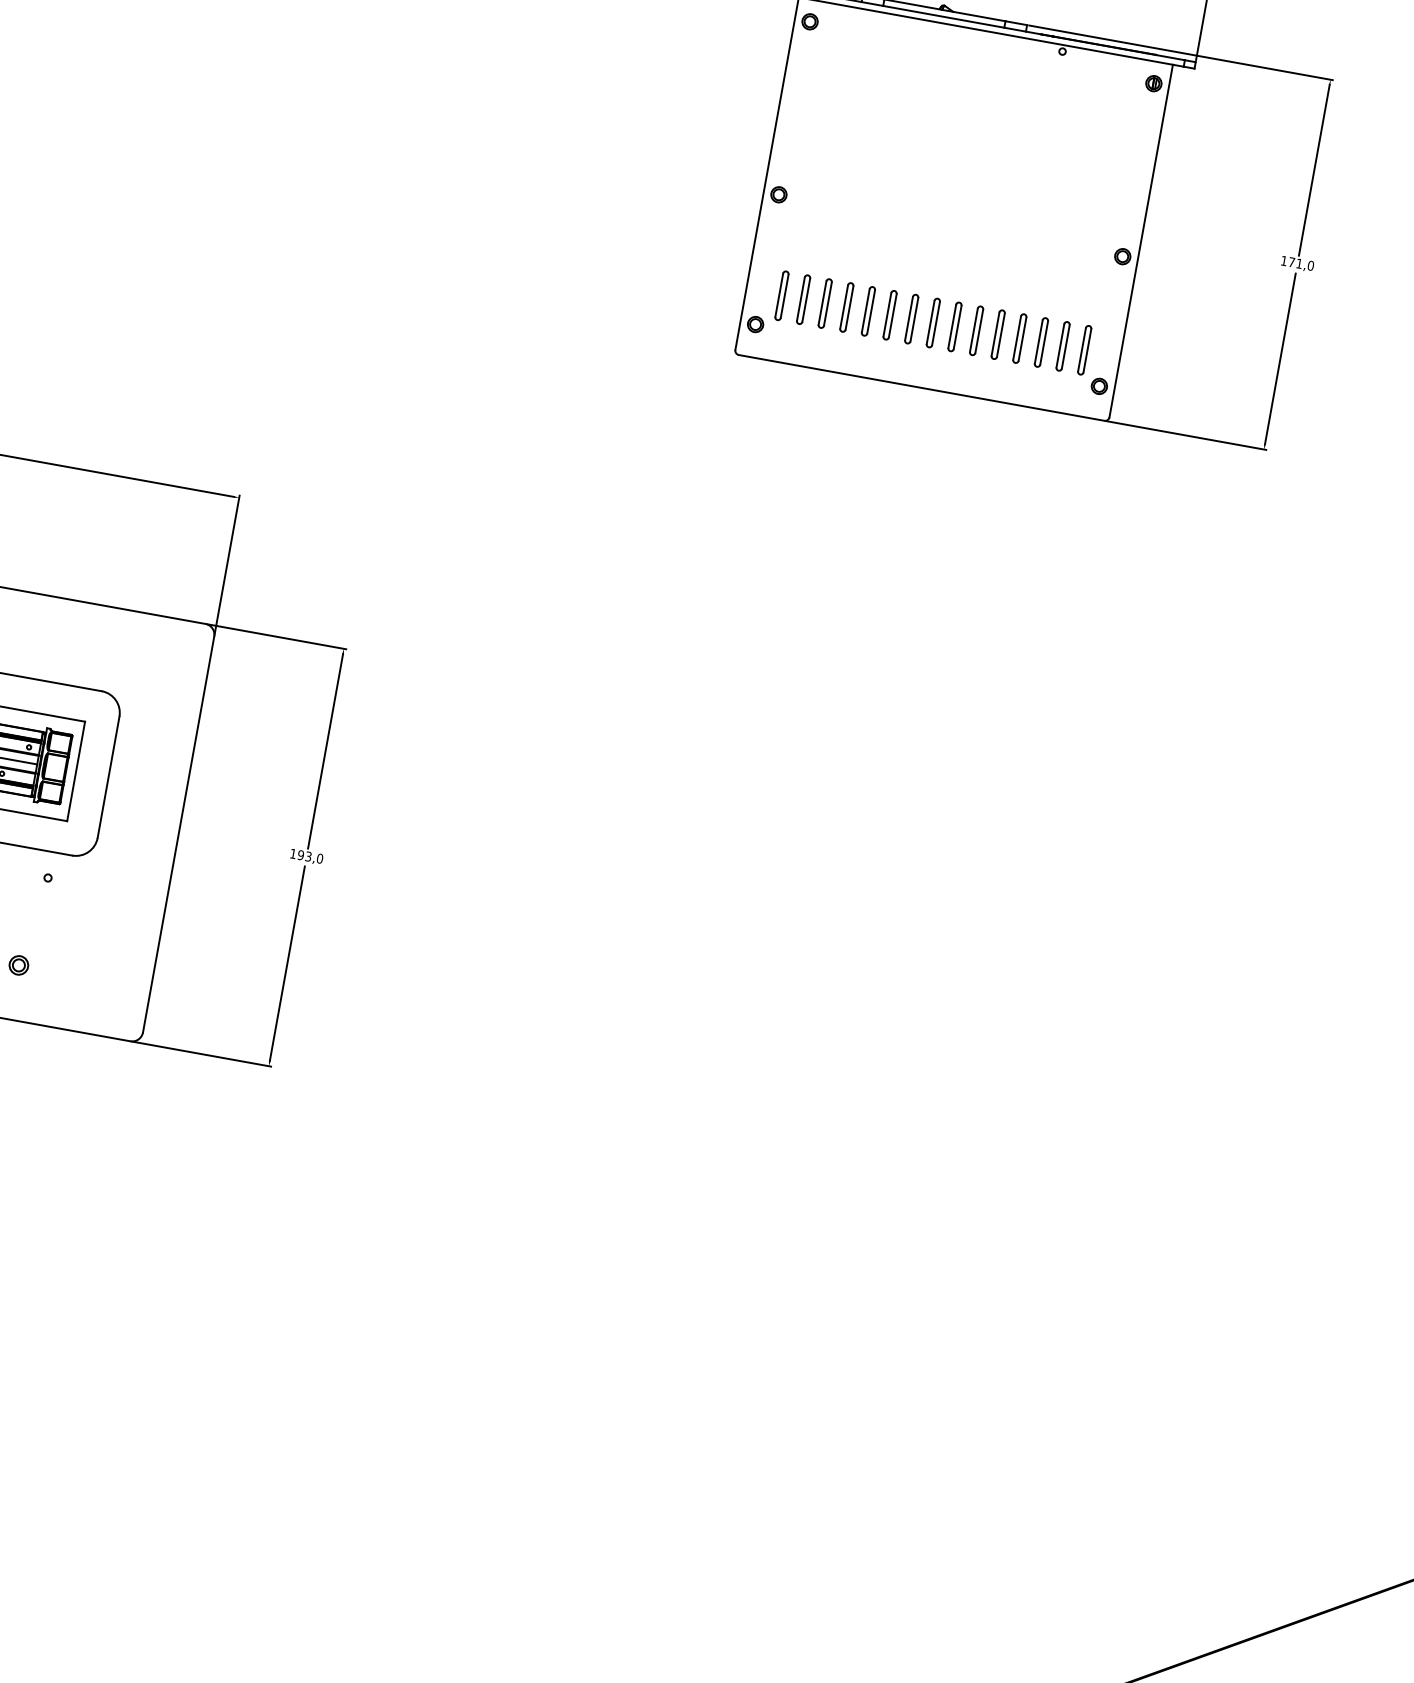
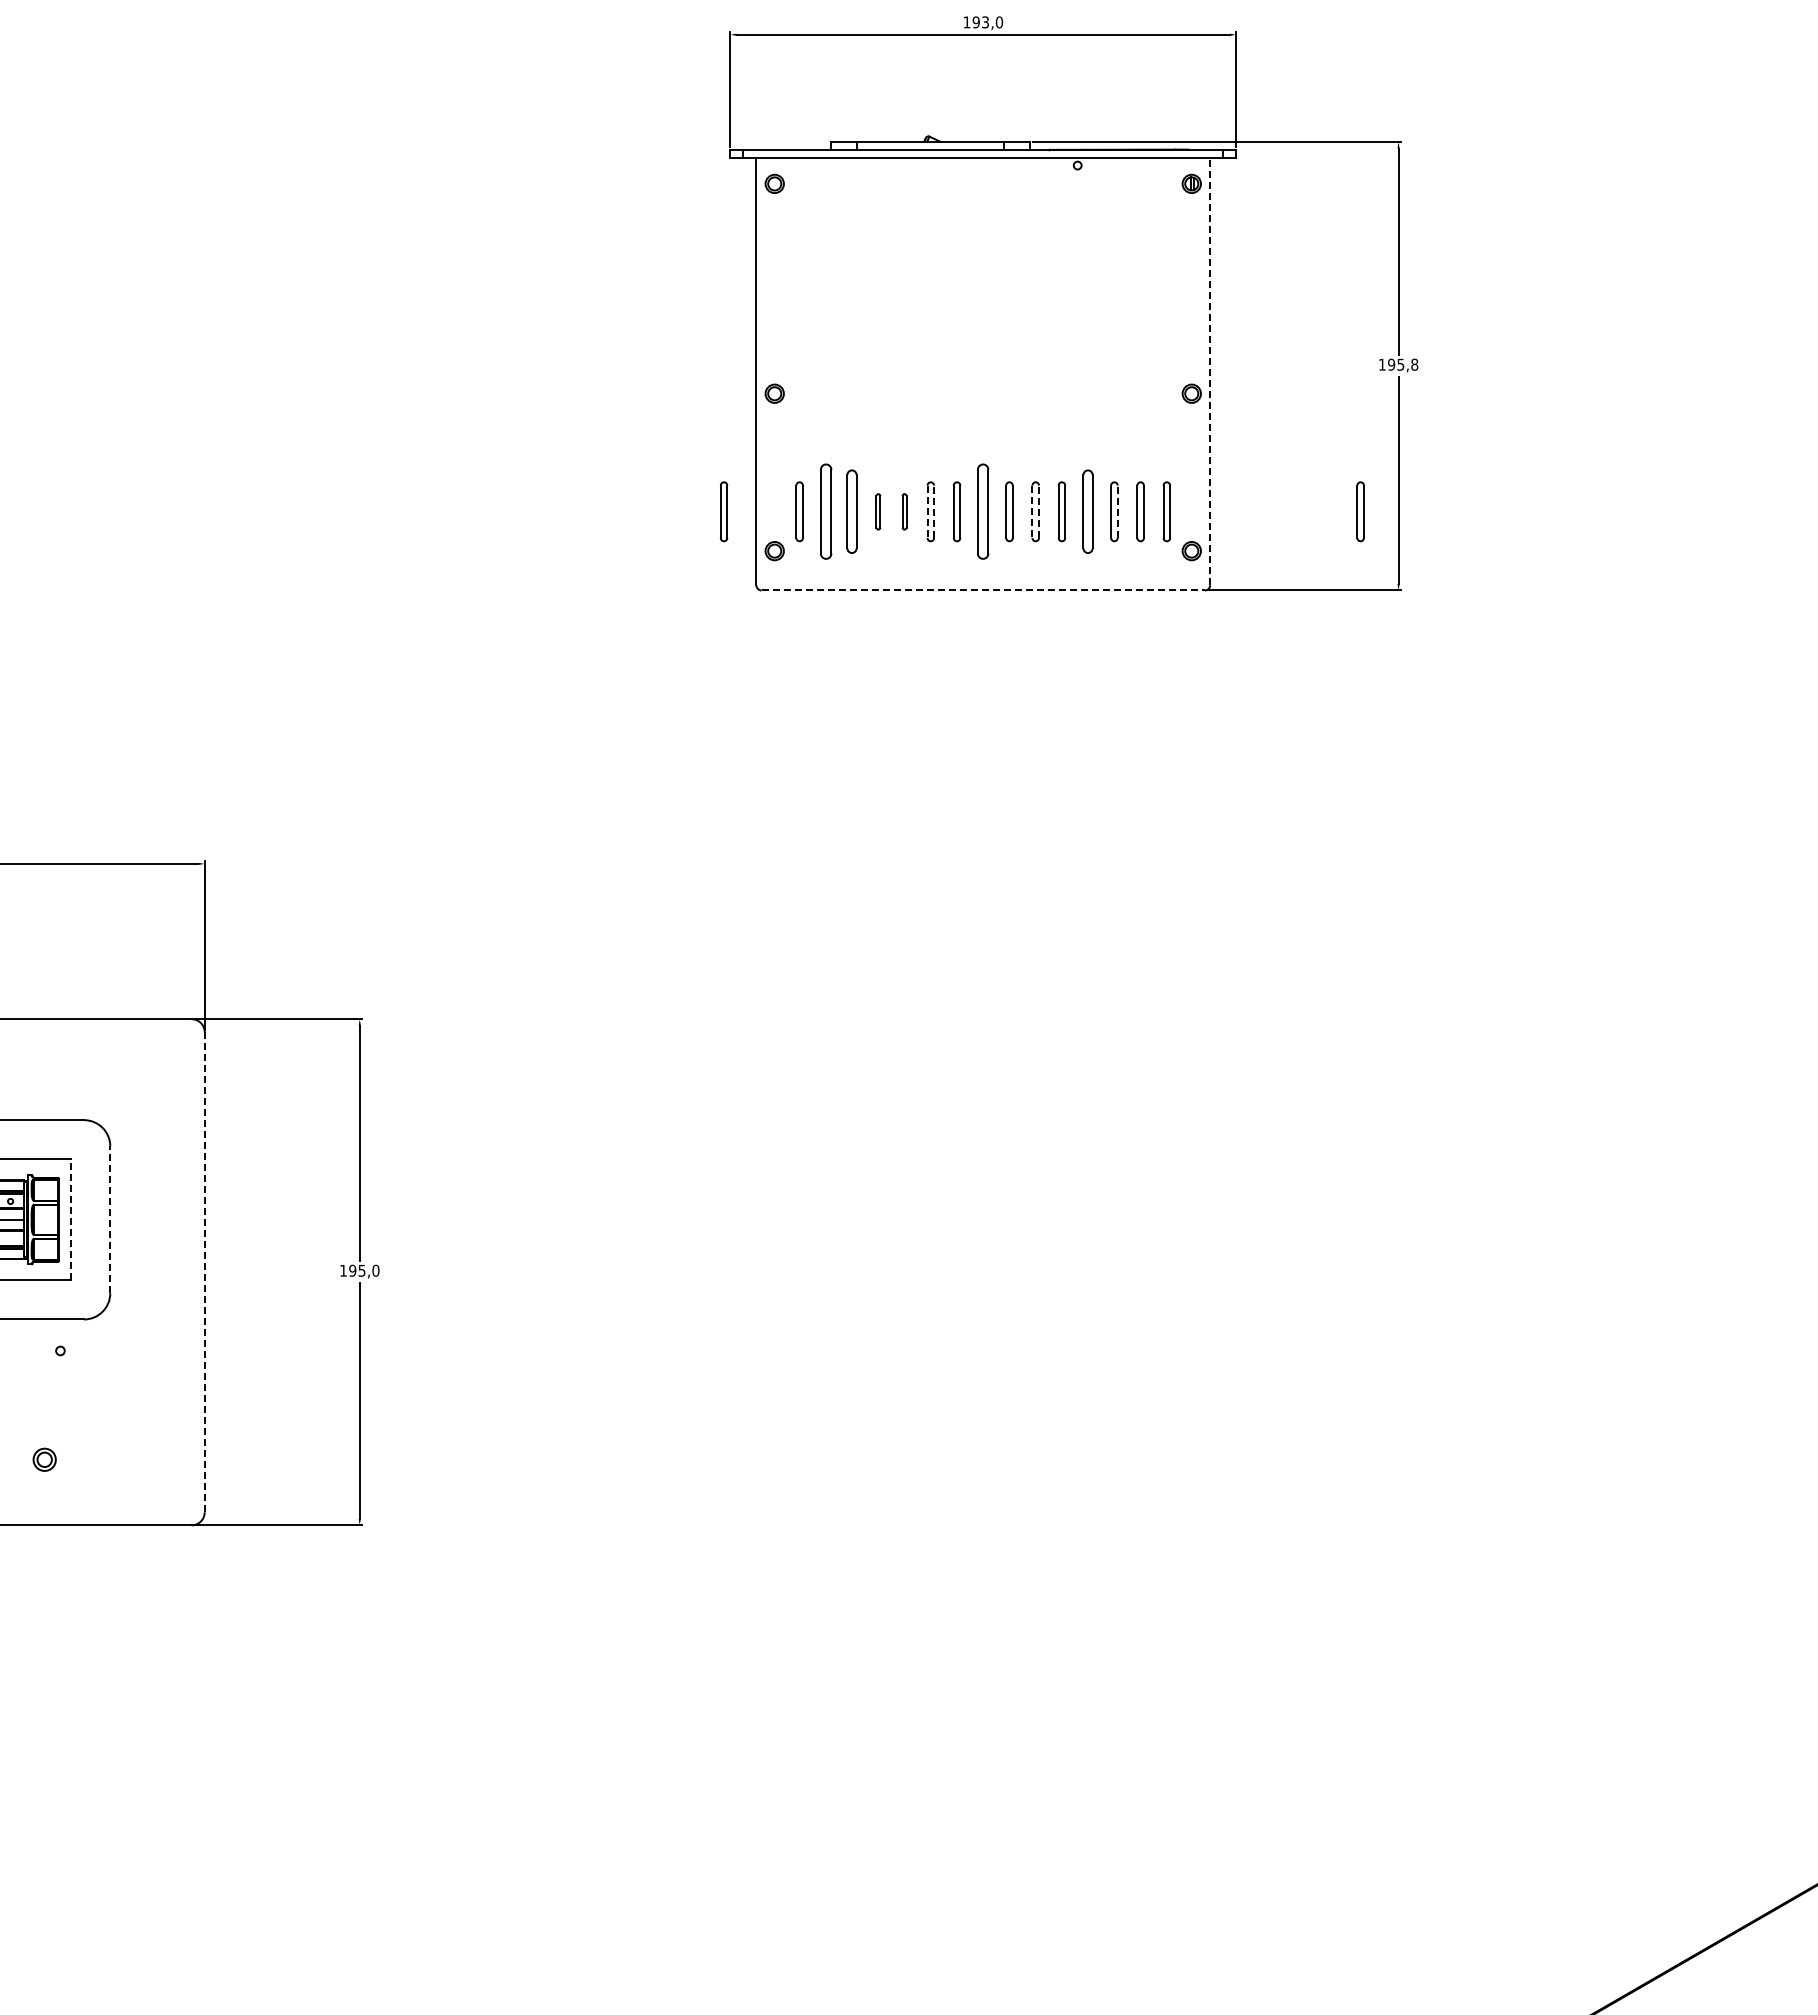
line: (1141, 241) -> (1210, 371), solid -> dashed
text: (1301, 263) -> (1403, 364), 171,0 -> 195,8
part: (719, 284) -> (723, 511), added
part: (803, 299) -> (825, 511), size x1.6
part: (825, 303) -> (852, 511), size x1.4
part: (847, 307) -> (878, 511), size x0.6
part: (868, 311) -> (904, 511), size x0.6
line: (887, 315) -> (927, 512), solid -> dashed
line: (893, 315) -> (934, 511), solid -> dashed
part: (933, 322) -> (983, 511), size x1.6
line: (973, 330) -> (1032, 512), solid -> dashed
line: (979, 331) -> (1039, 511), solid -> dashed
part: (1020, 338) -> (1088, 511), size x1.4
line: (1044, 342) -> (1117, 511), solid -> dashed
part: (1244, 378) -> (1360, 511), added
line: (921, 387) -> (983, 590), solid -> dashed
line: (75, 771) -> (70, 1219), solid -> dashed
line: (108, 777) -> (110, 1219), solid -> dashed
line: (178, 834) -> (204, 1272), solid -> dashed
text: (309, 855) -> (362, 1269), 193,0 -> 195,0

